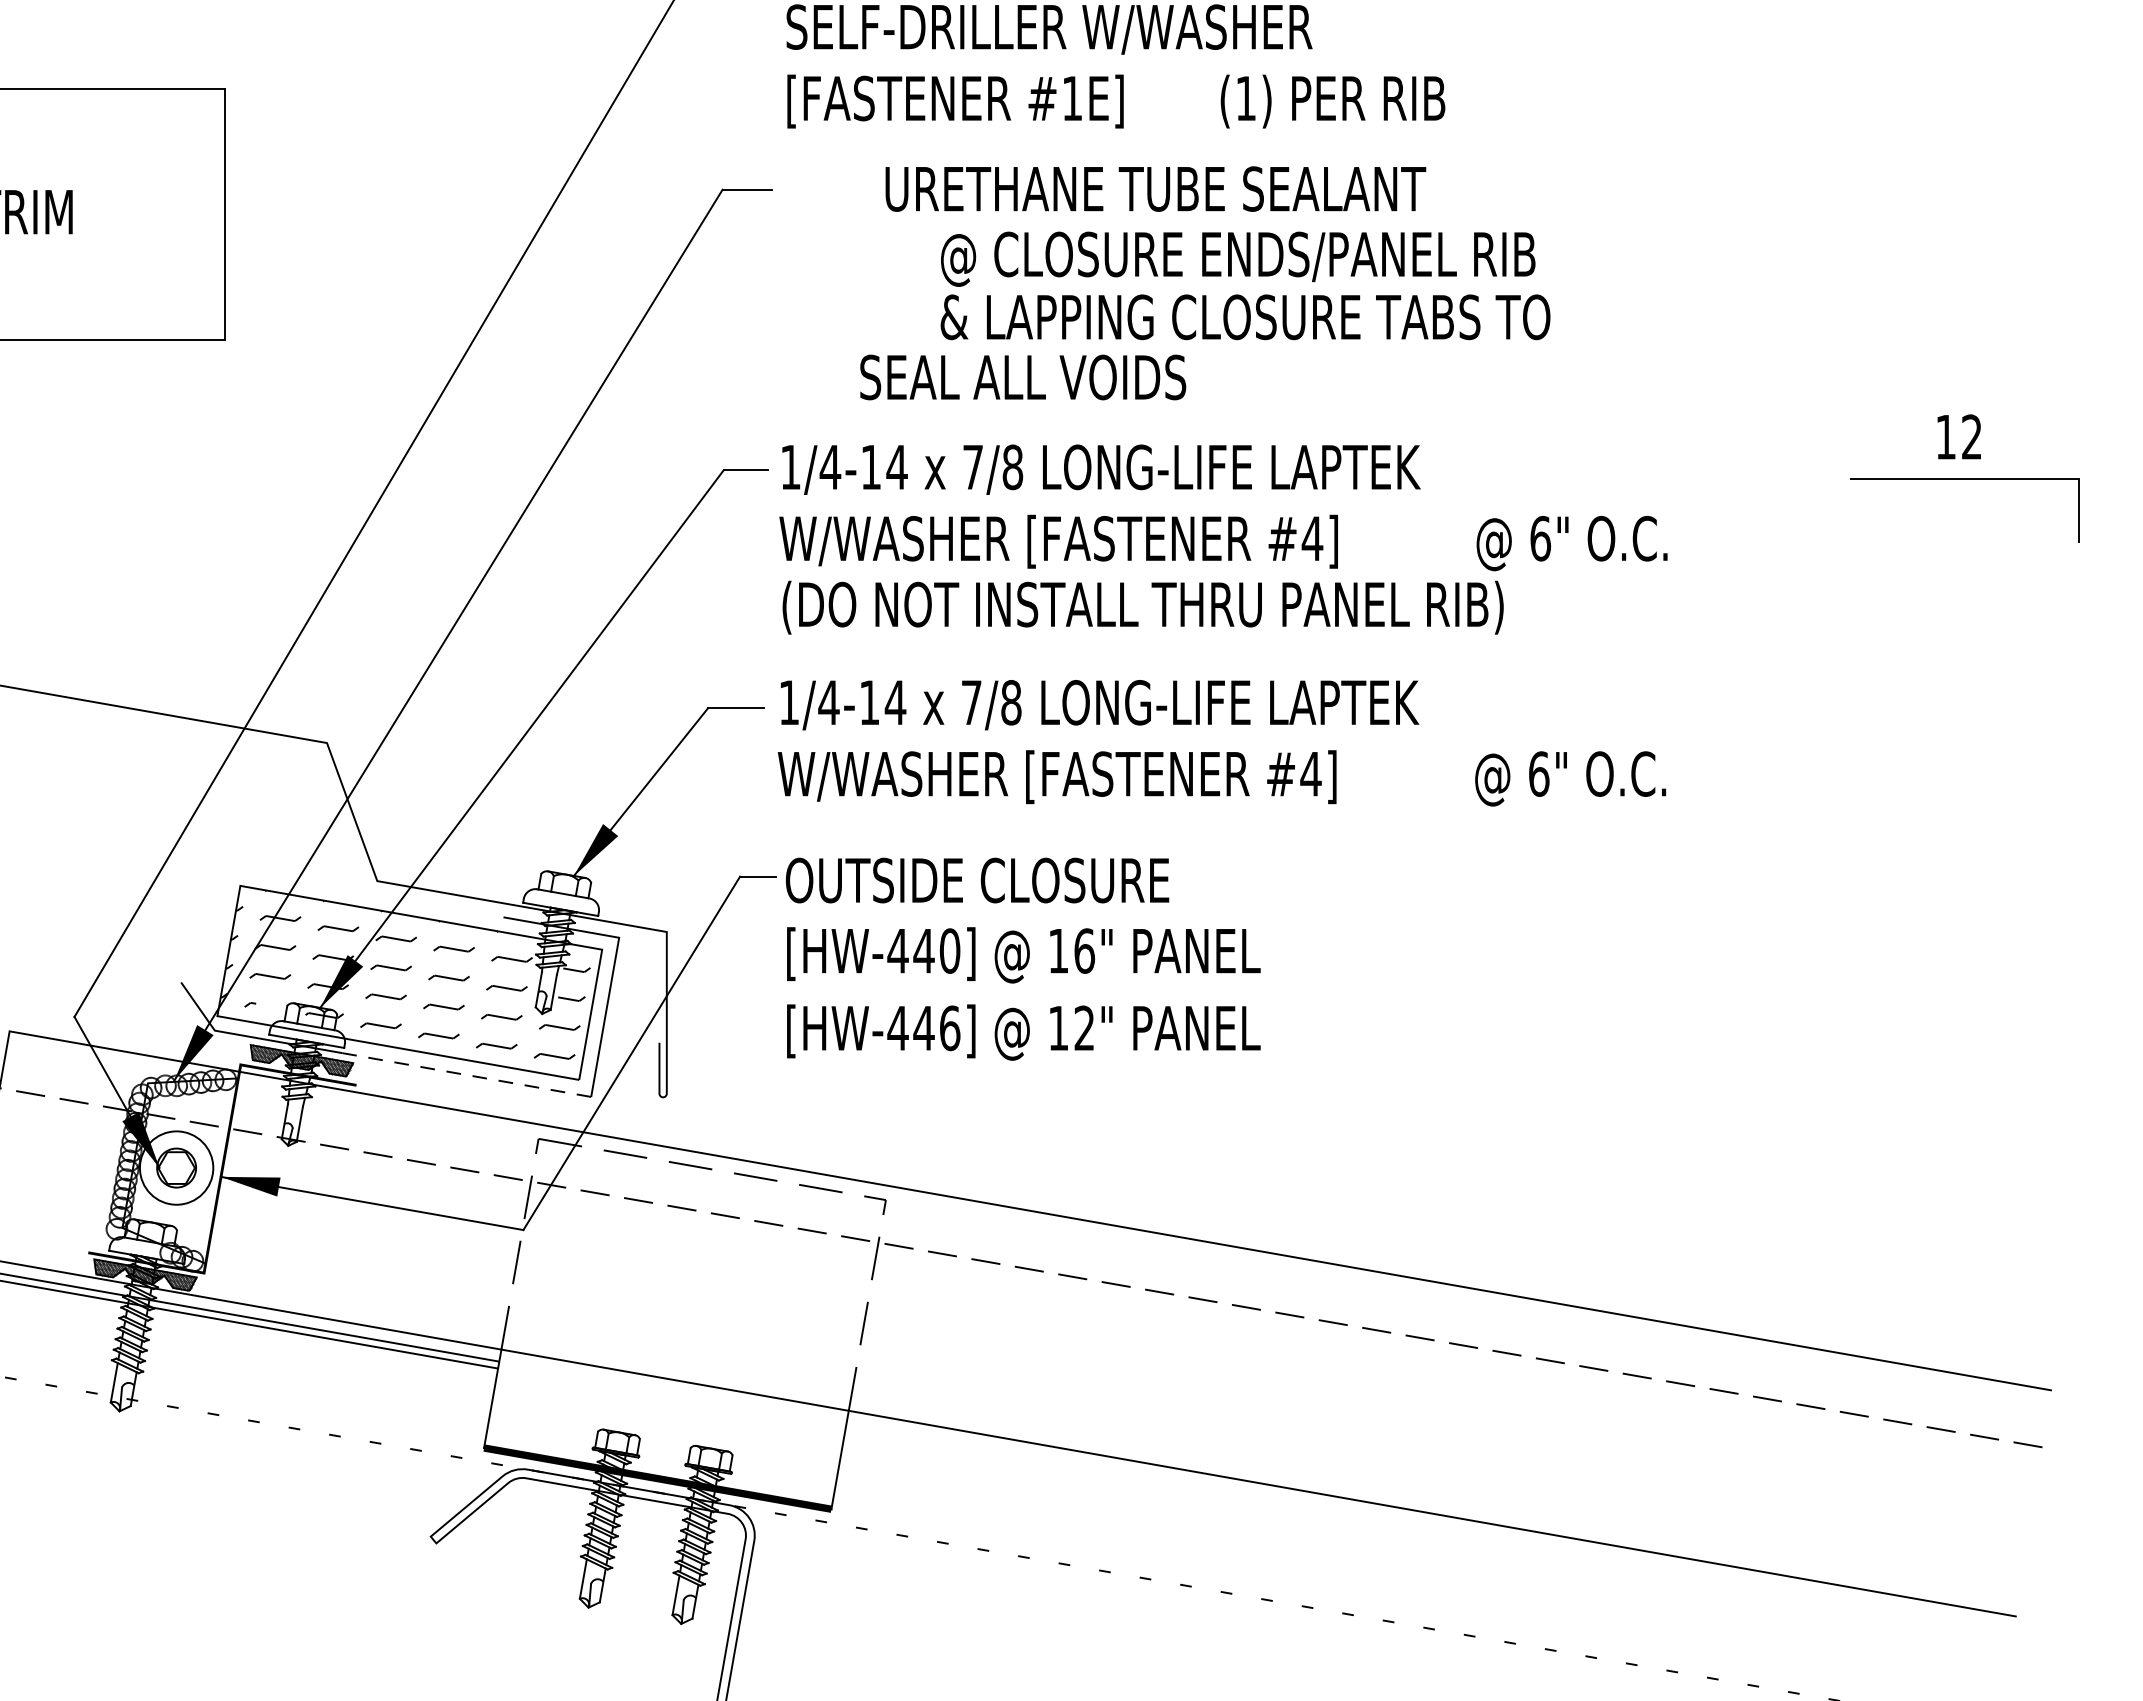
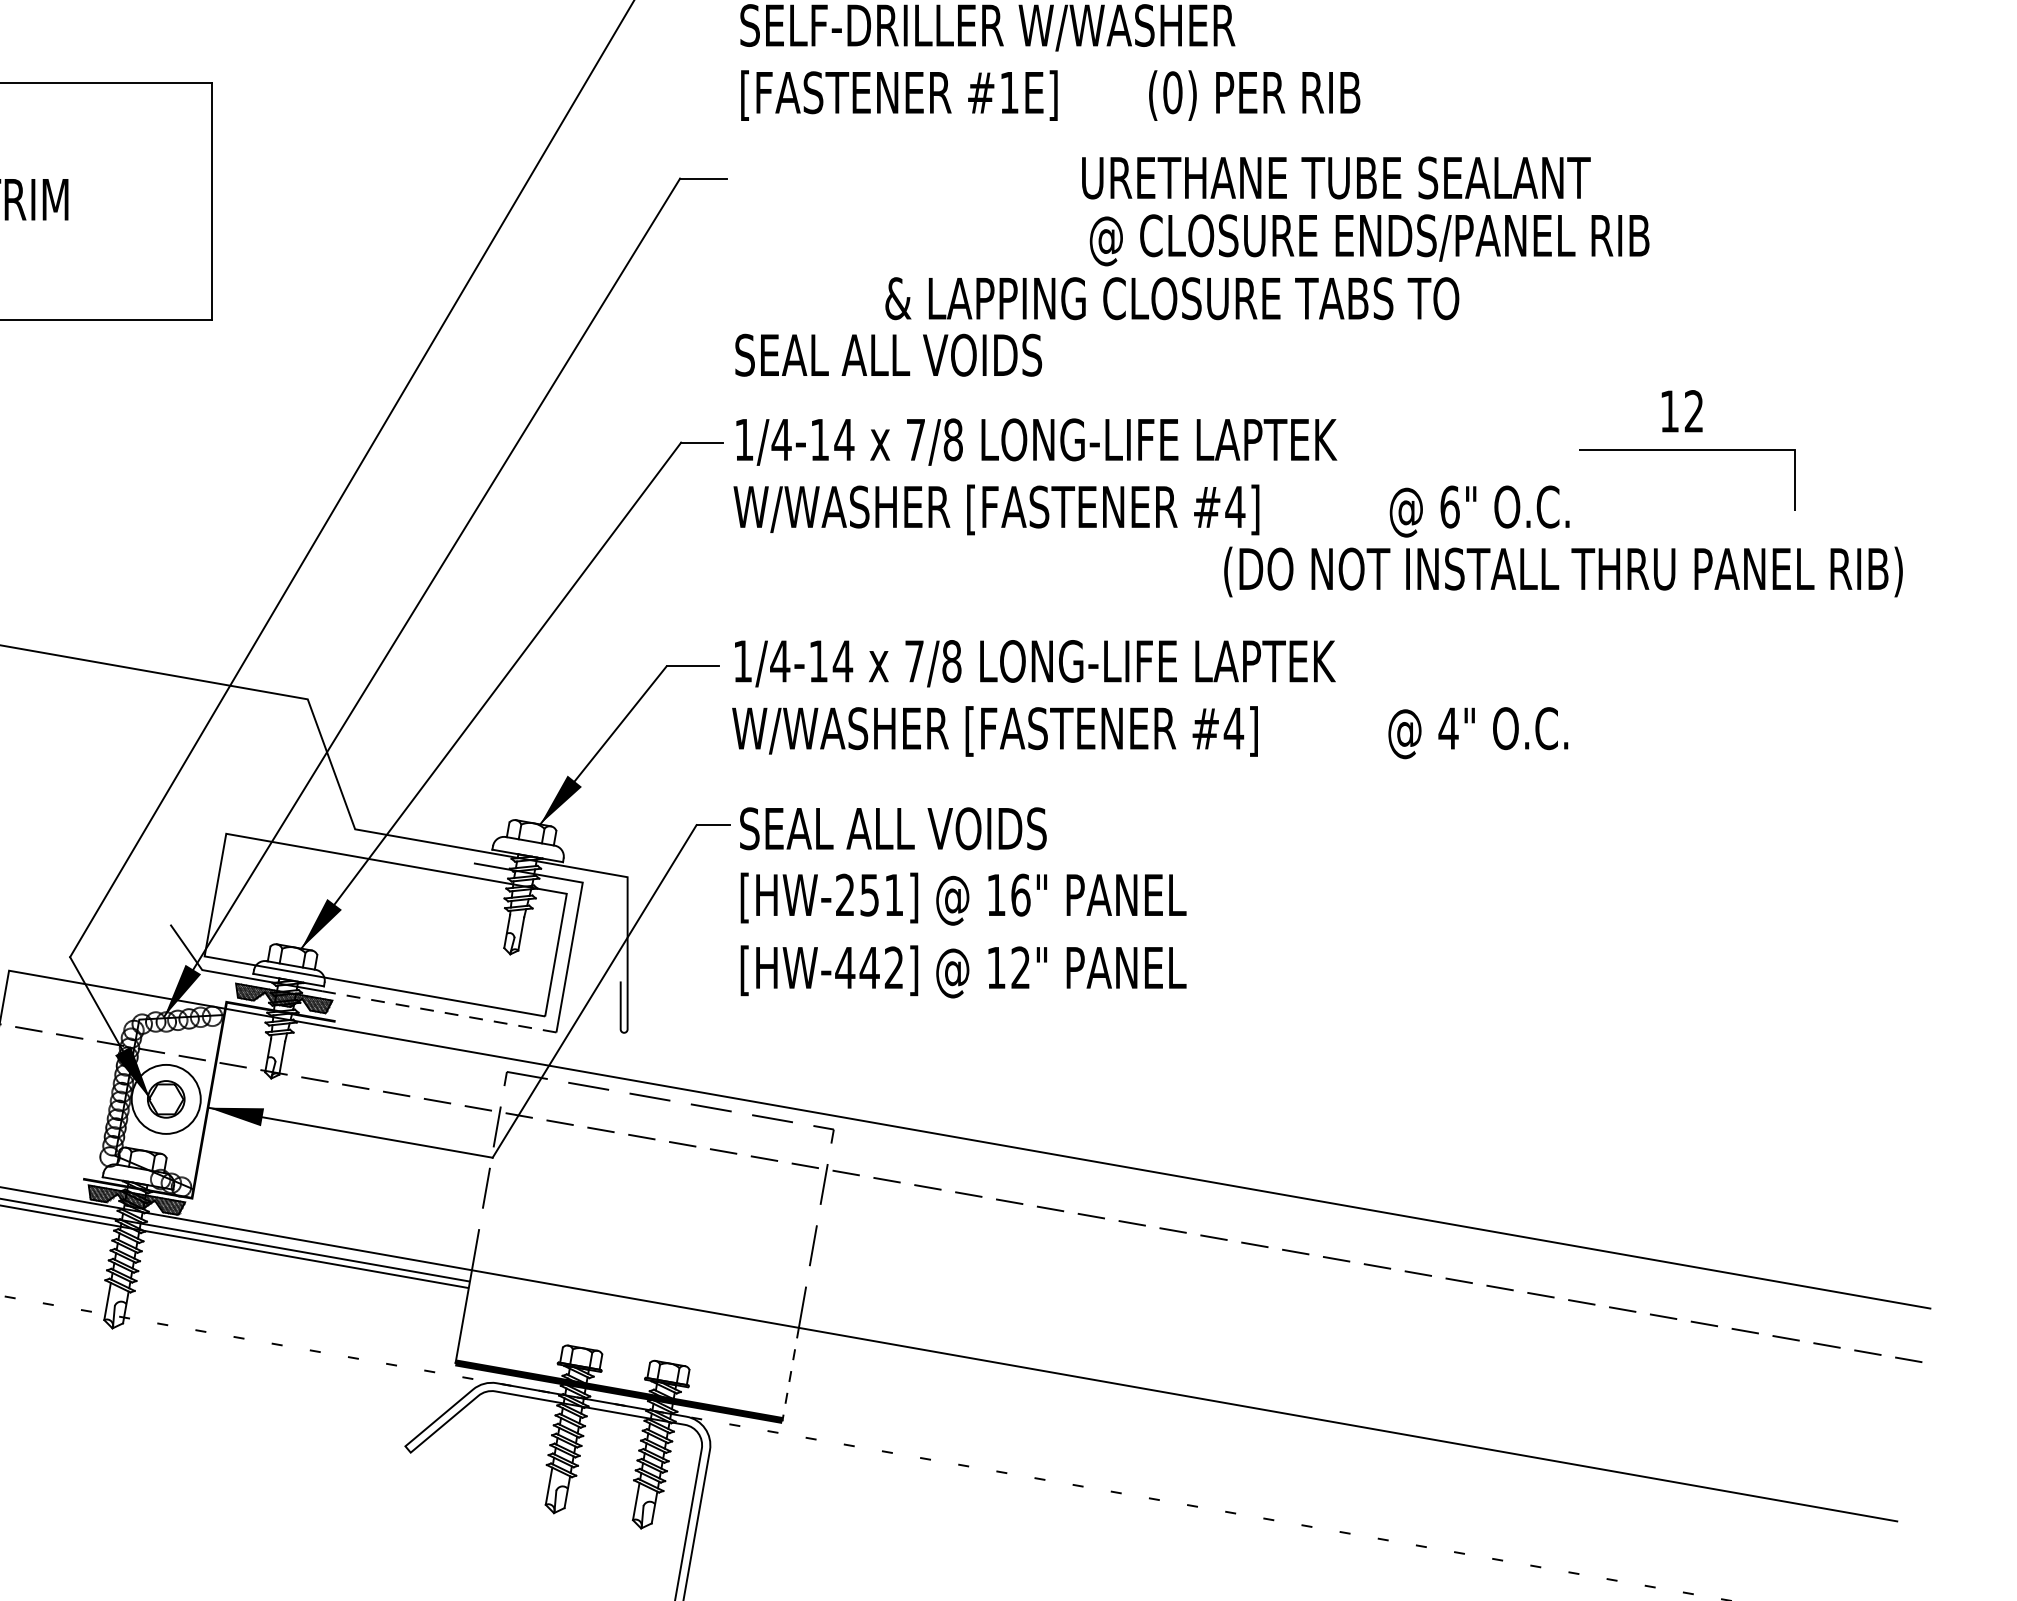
text: (1246, 98) -> (1173, 92), (1) -> (0)
text: (1155, 188) -> (1336, 177), moved
text: (1238, 258) -> (1369, 239), moved
text: (1023, 377) -> (888, 355), moved
part: (1964, 478) -> (1687, 450), moved
text: (1142, 607) -> (1562, 571), moved
text: (1538, 773) -> (1448, 728), 6" -> 4"
text: (977, 880) -> (920, 828), OUTSIDE CLOSURE -> SEAL ALL VOIDS
text: (923, 950) -> (869, 894), [HW-440] -> [HW-251]
hatch: (405, 974) -> (381, 917), removed
text: (950, 1028) -> (894, 968), [HW-446] -> [HW-442]
line: (840, 1460) -> (791, 1374), solid -> dashed

